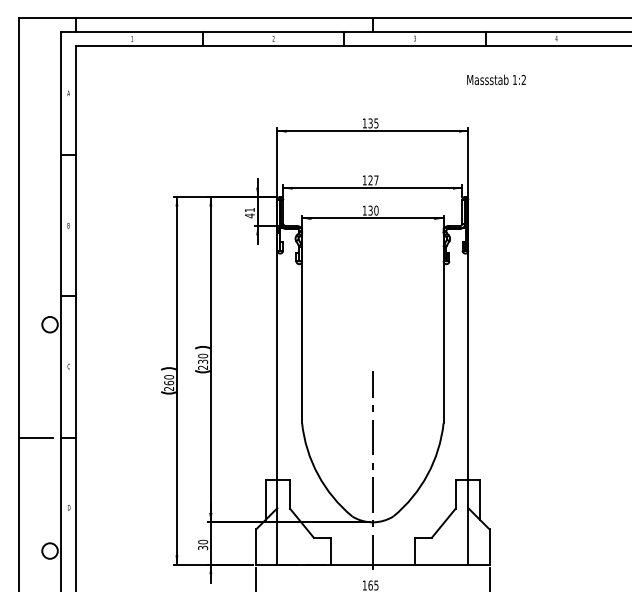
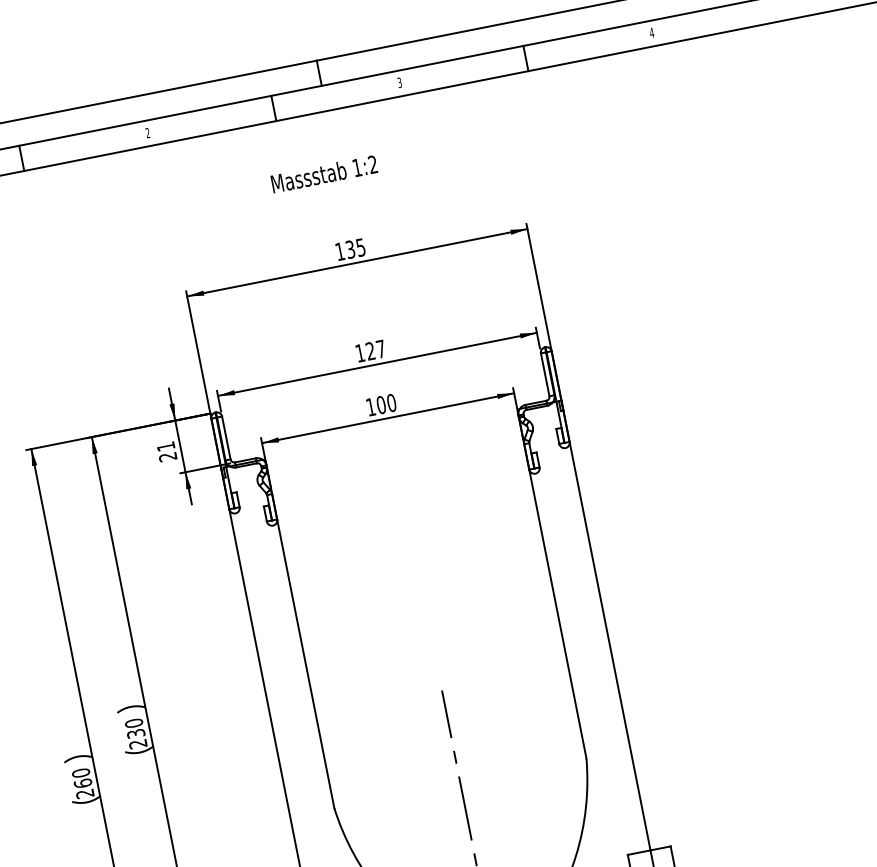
text: (496, 79) -> (324, 173), moved
text: (370, 210) -> (381, 404), 130 -> 100
text: (249, 215) -> (167, 456), 41 -> 21

